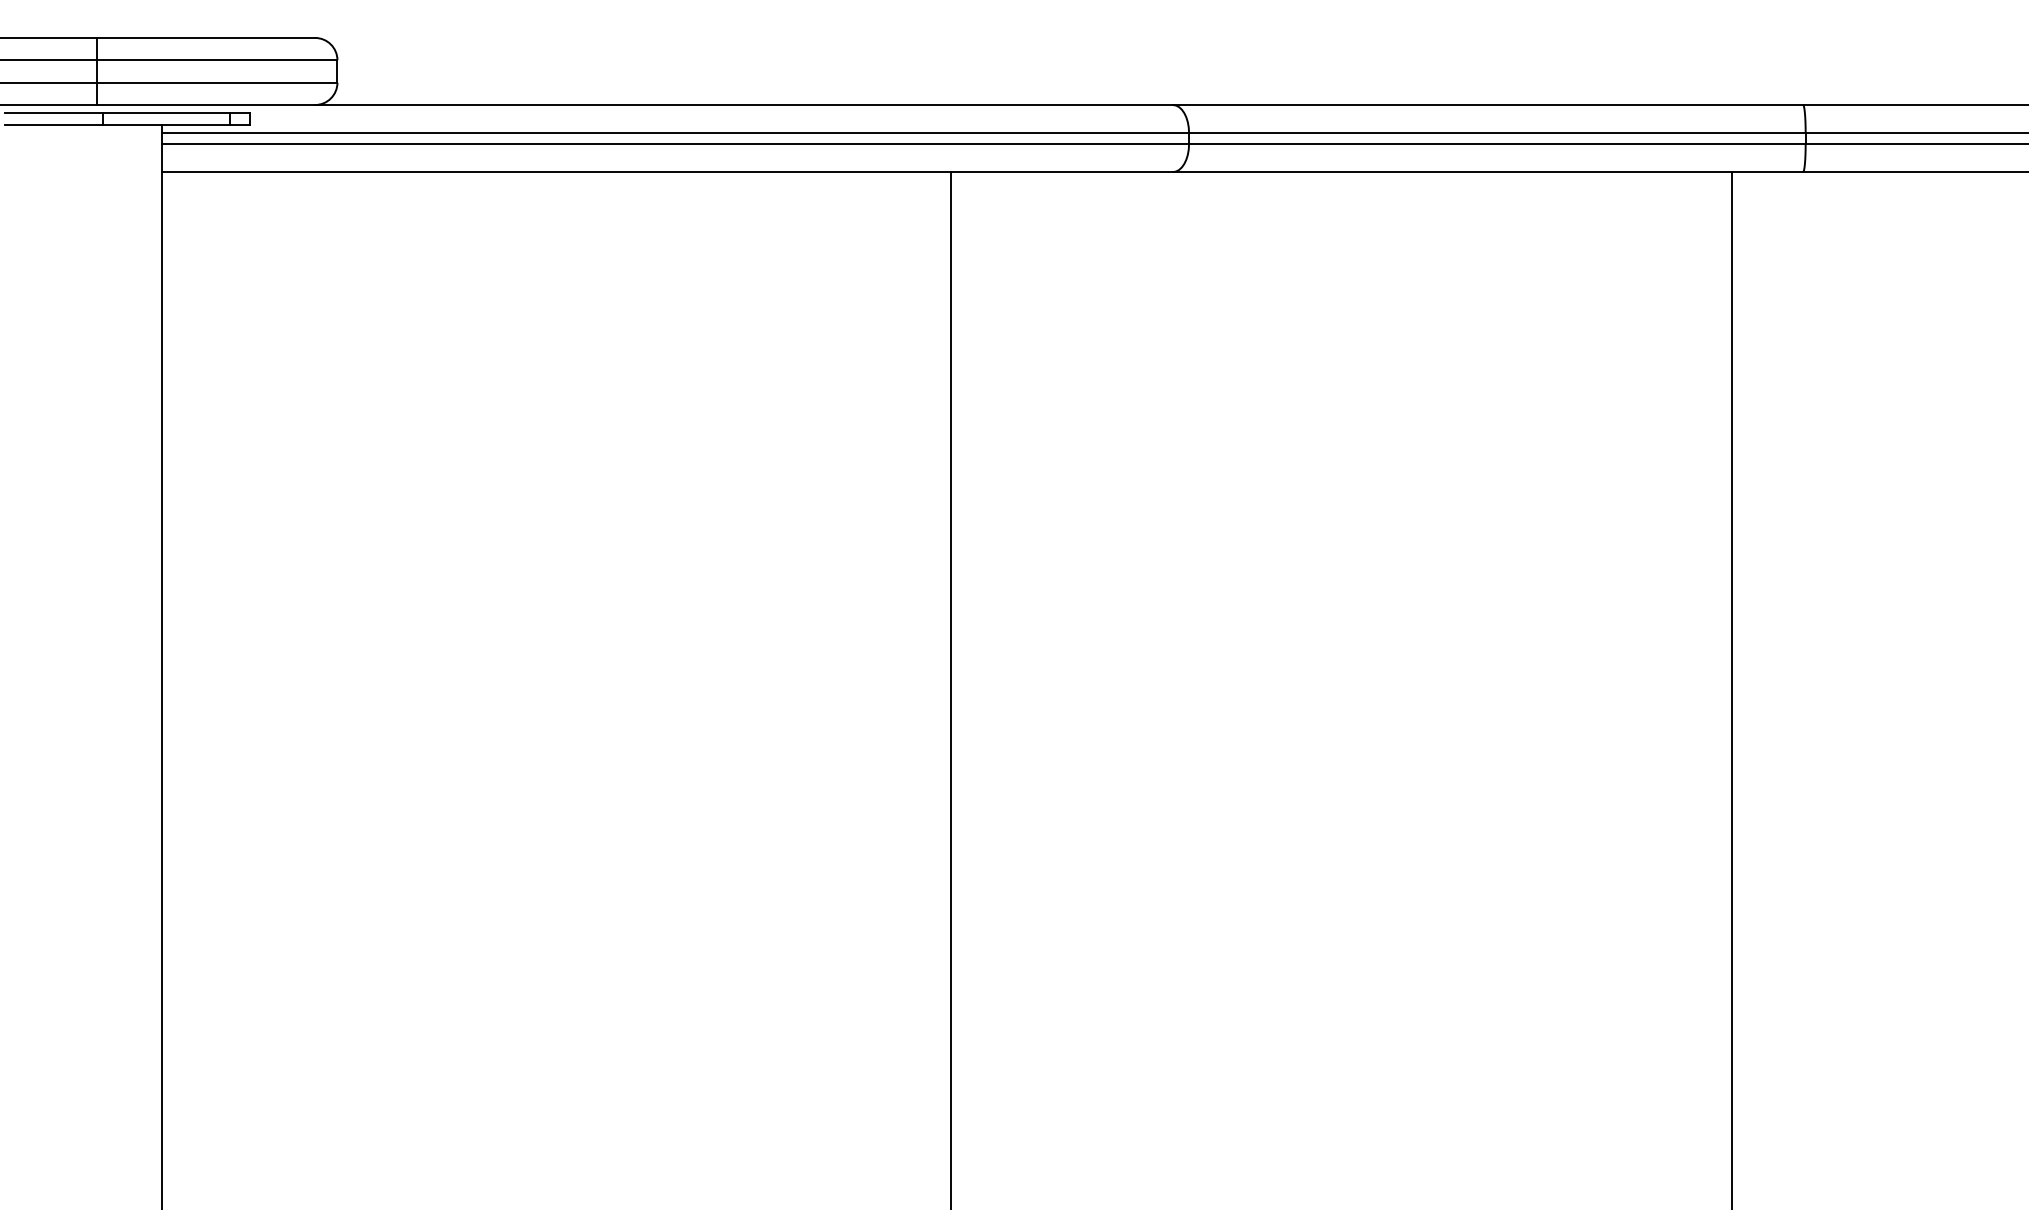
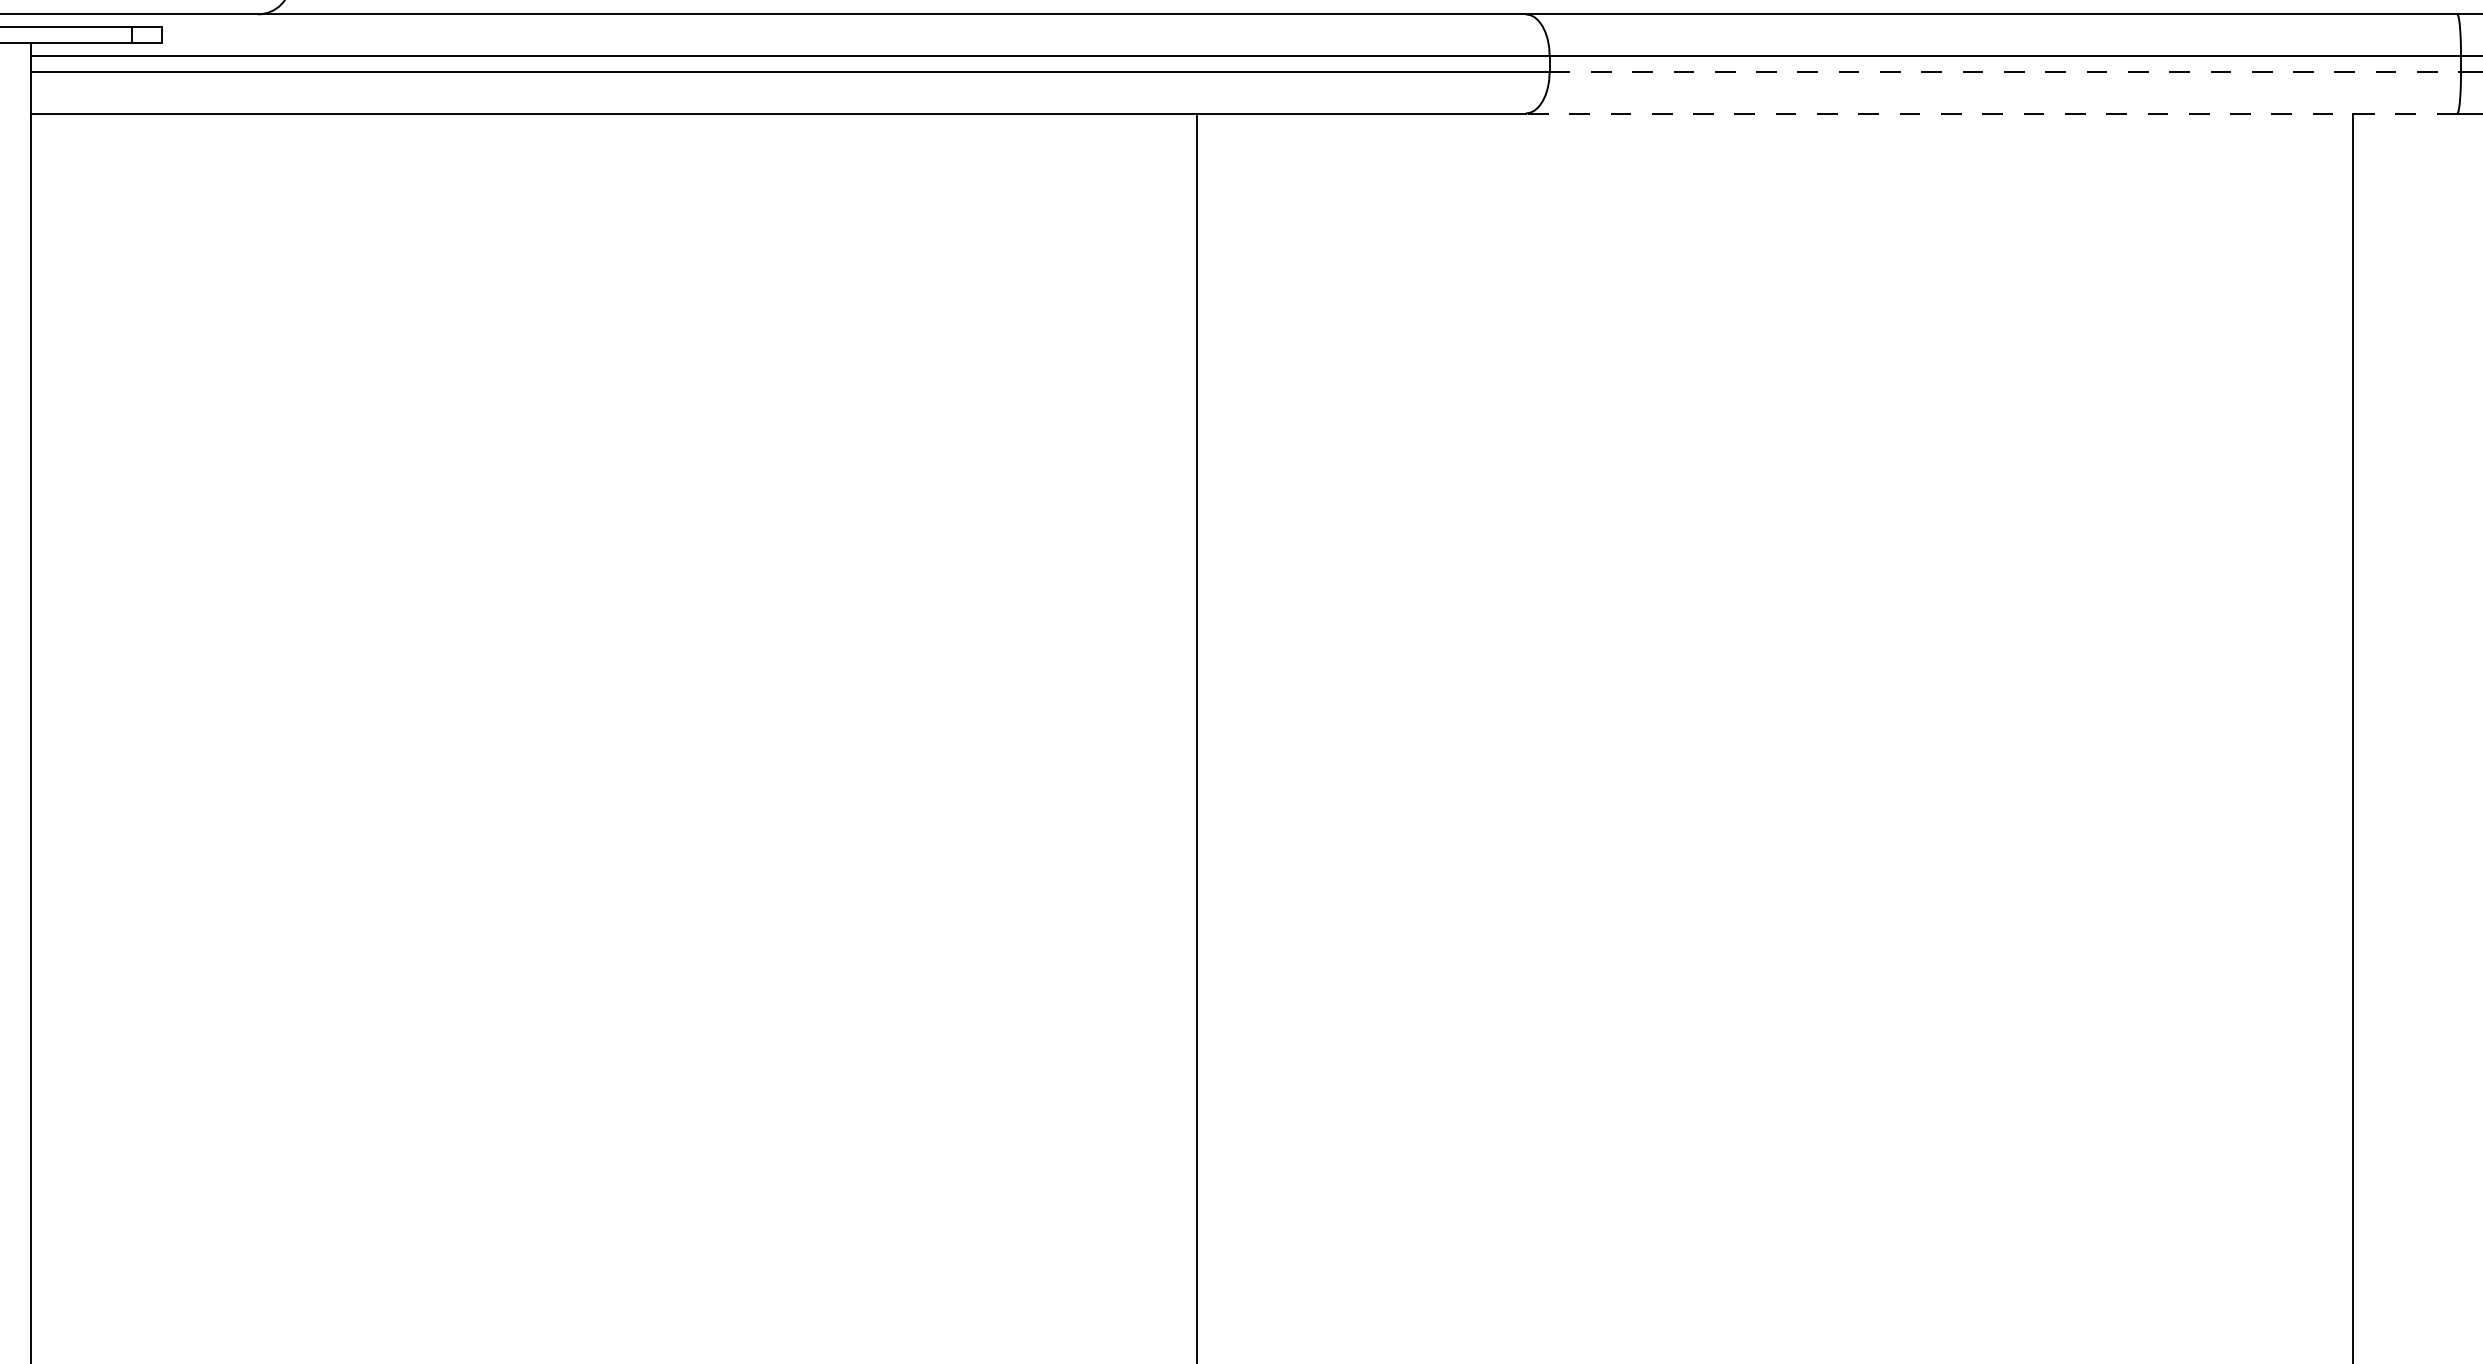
line: (1497, 144) -> (2005, 72), solid -> dashed
line: (1487, 172) -> (1990, 114), solid -> dashed

